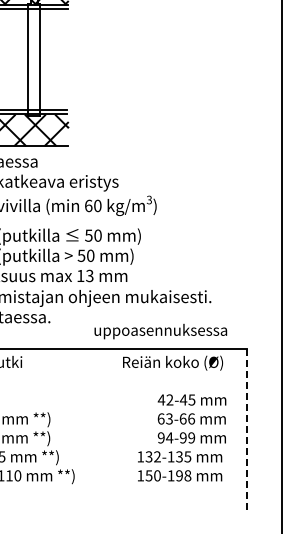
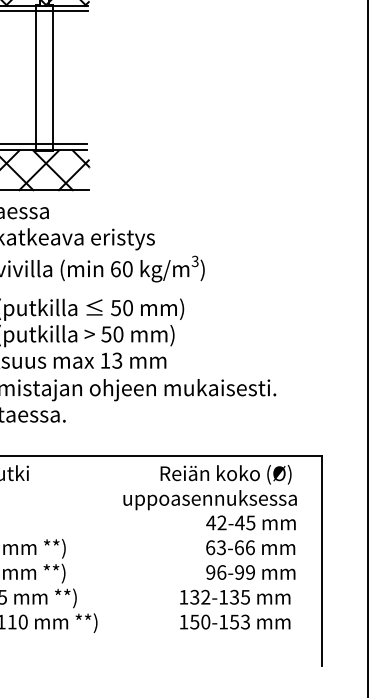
text: (160, 331) -> (209, 500), moved
line: (246, 429) -> (322, 561), dashed -> solid
text: (169, 437) -> (221, 571), 94-99 -> 96-99
text: (183, 475) -> (239, 621), 150-198 -> 150-153

